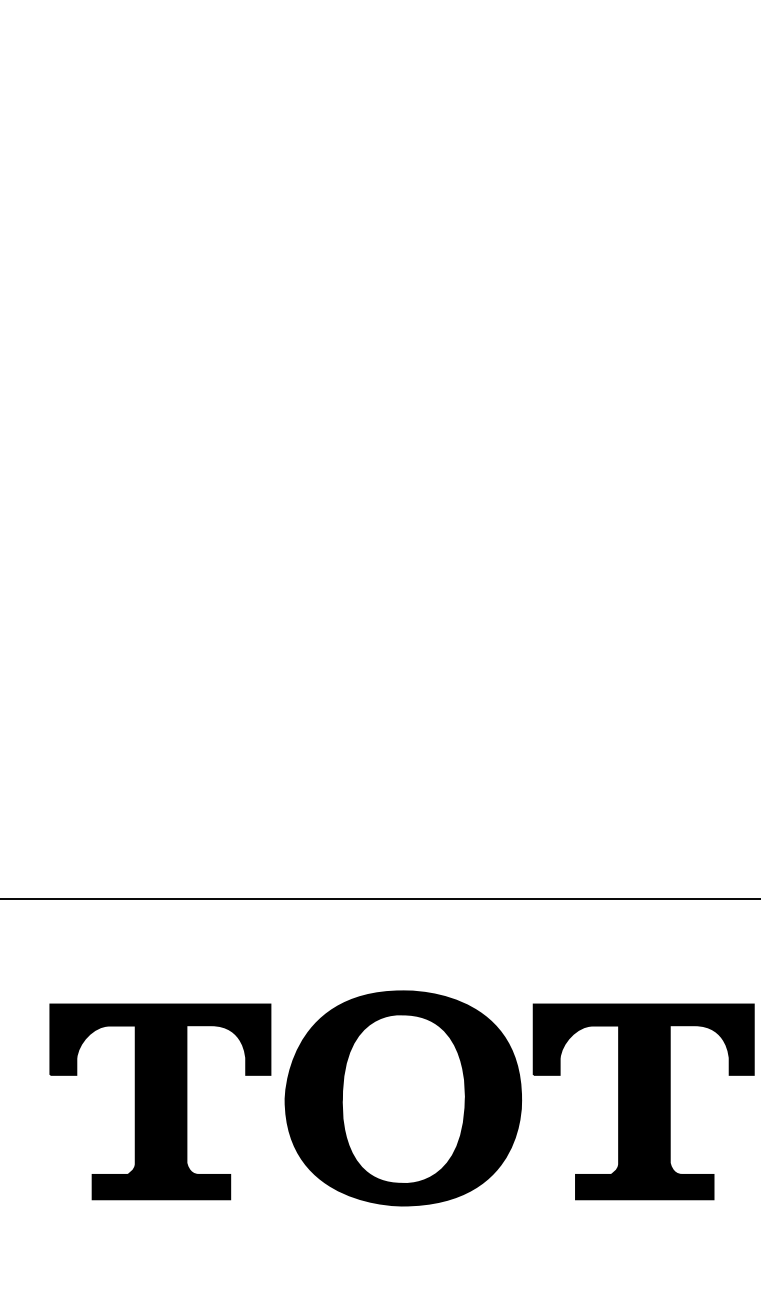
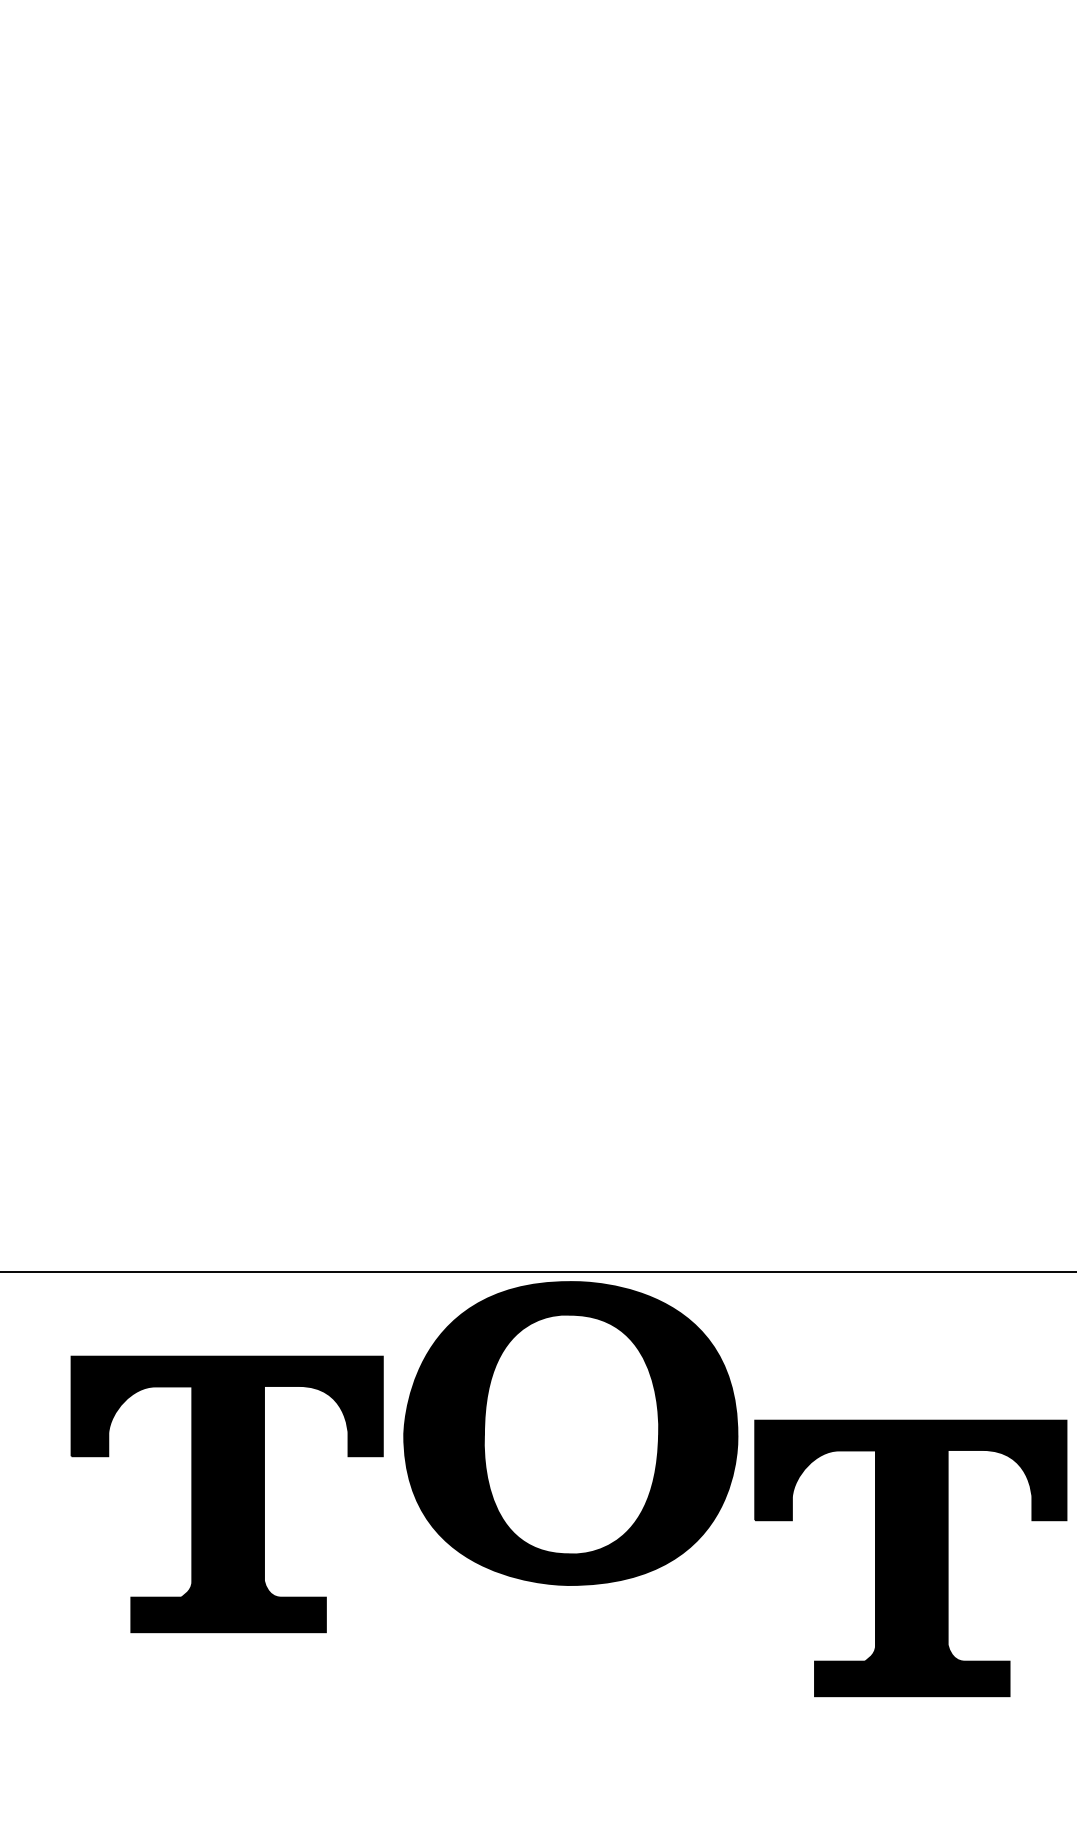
part: (403, 1098) -> (570, 1433), moved
part: (159, 1101) -> (226, 1494), moved

